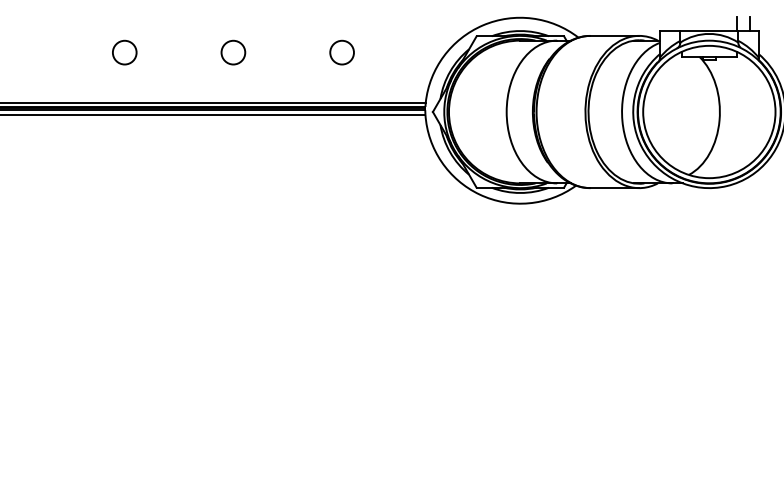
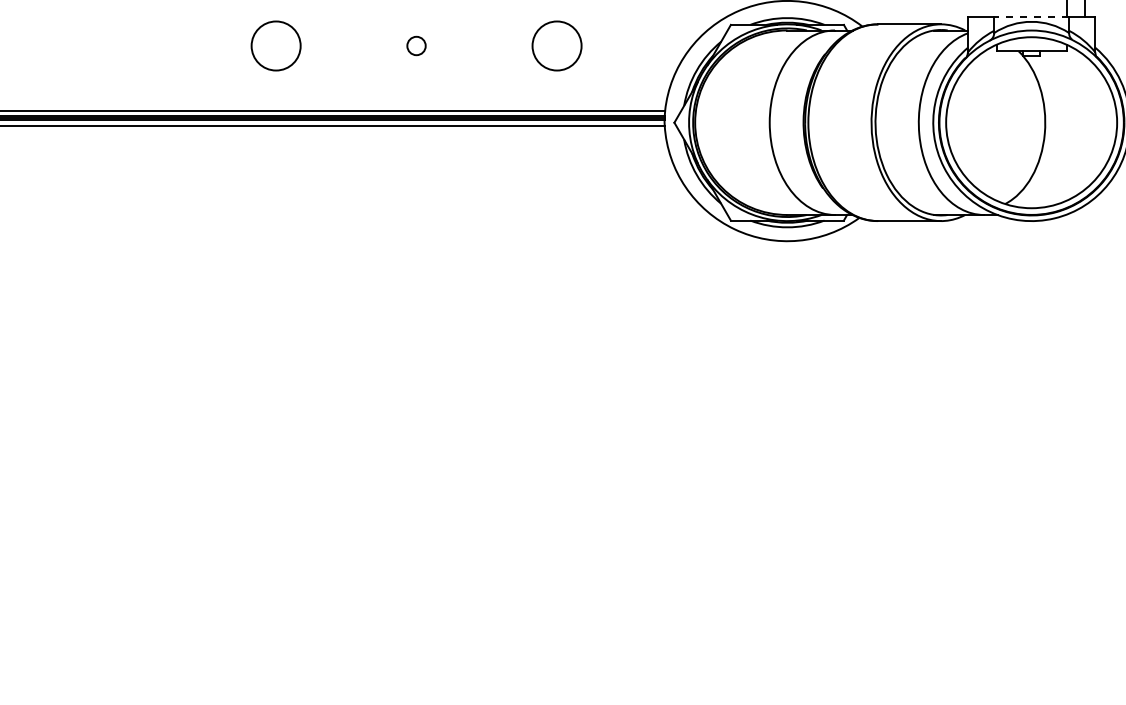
line: (709, 30) -> (1031, 17), solid -> dashed
circle: (124, 52) -> (275, 45), size x1.6
circle: (233, 52) -> (416, 45), size x0.6
circle: (341, 52) -> (556, 45), size x1.6

